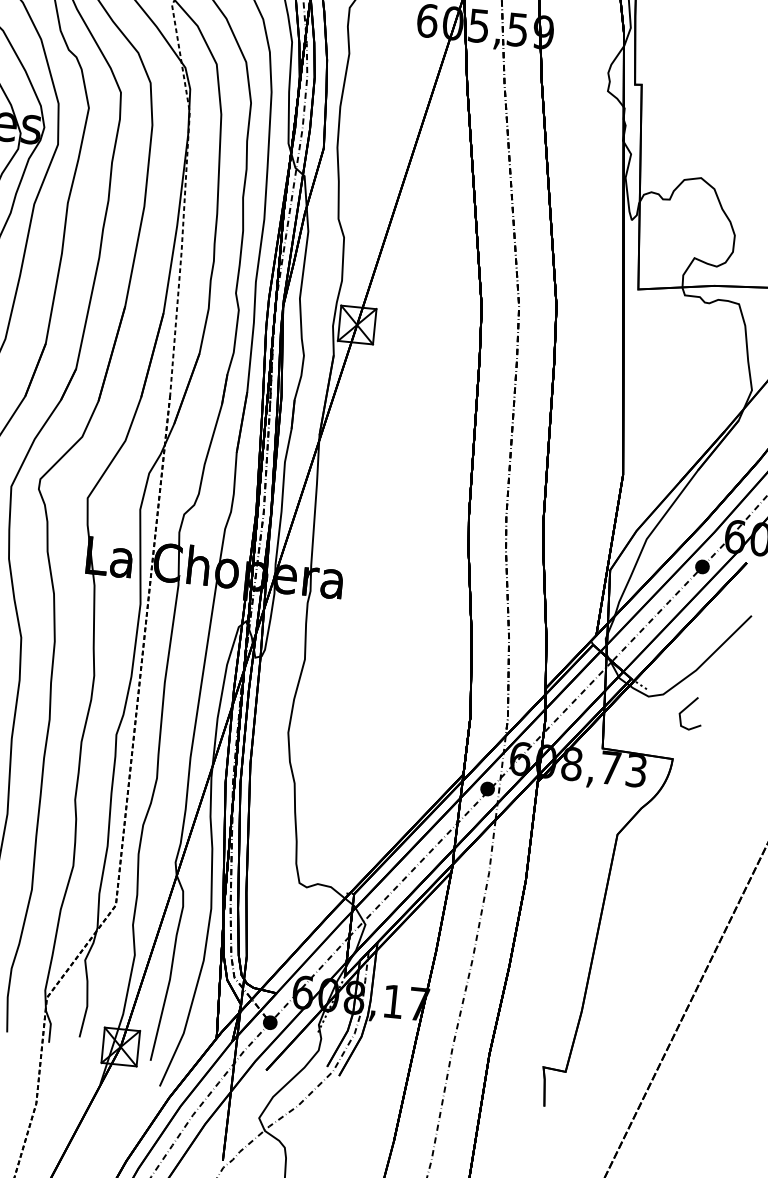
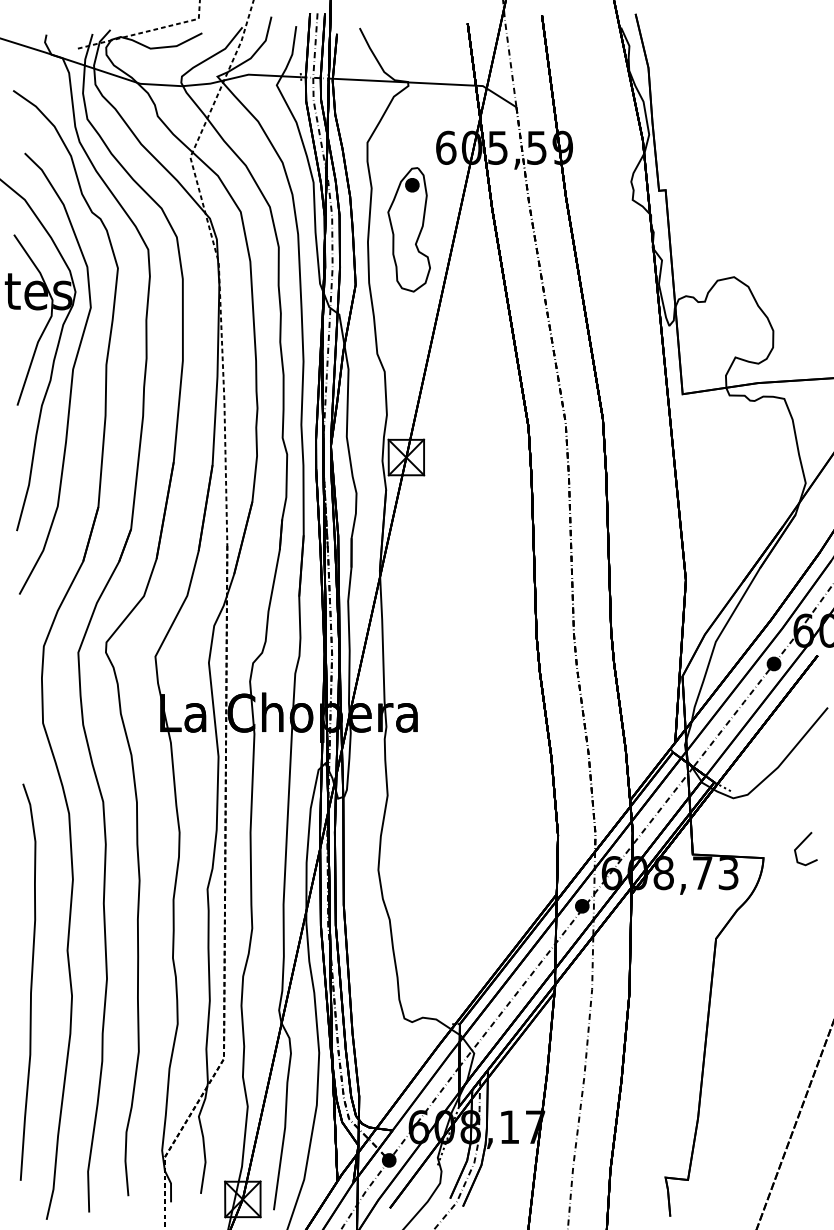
part: (381, 98) -> (408, 229), added
line: (686, 708) -> (801, 844), moved

